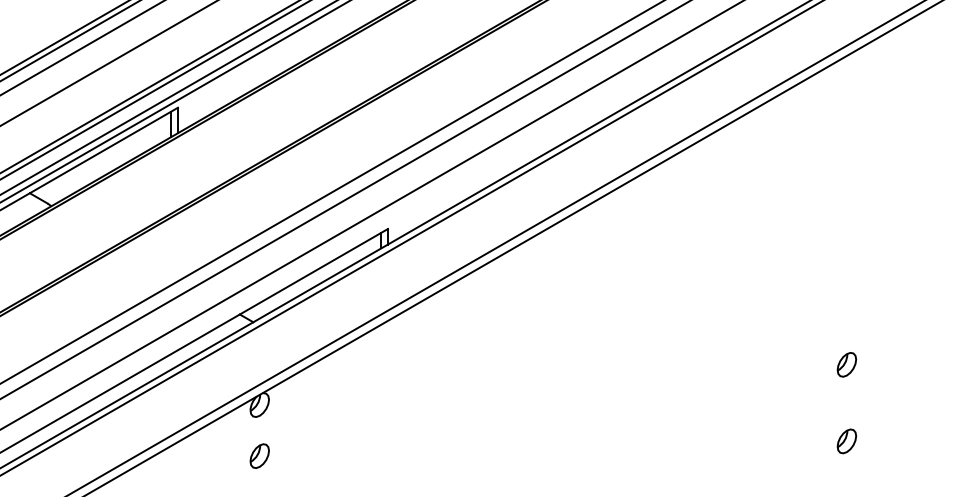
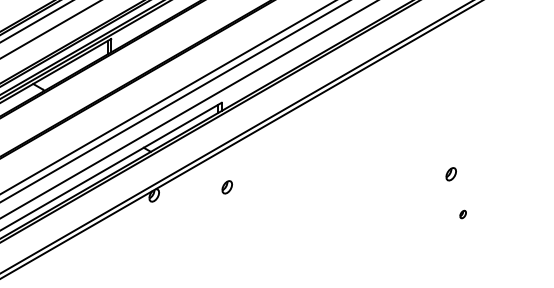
part: (845, 365) -> (450, 174), moved
part: (845, 441) -> (462, 214), size x0.6
part: (258, 456) -> (226, 187), moved

